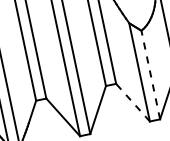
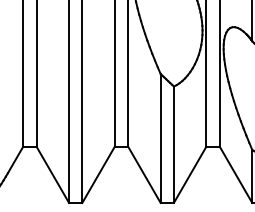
line: (150, 74) -> (173, 144), dashed -> solid
line: (133, 102) -> (144, 174), dashed -> solid

